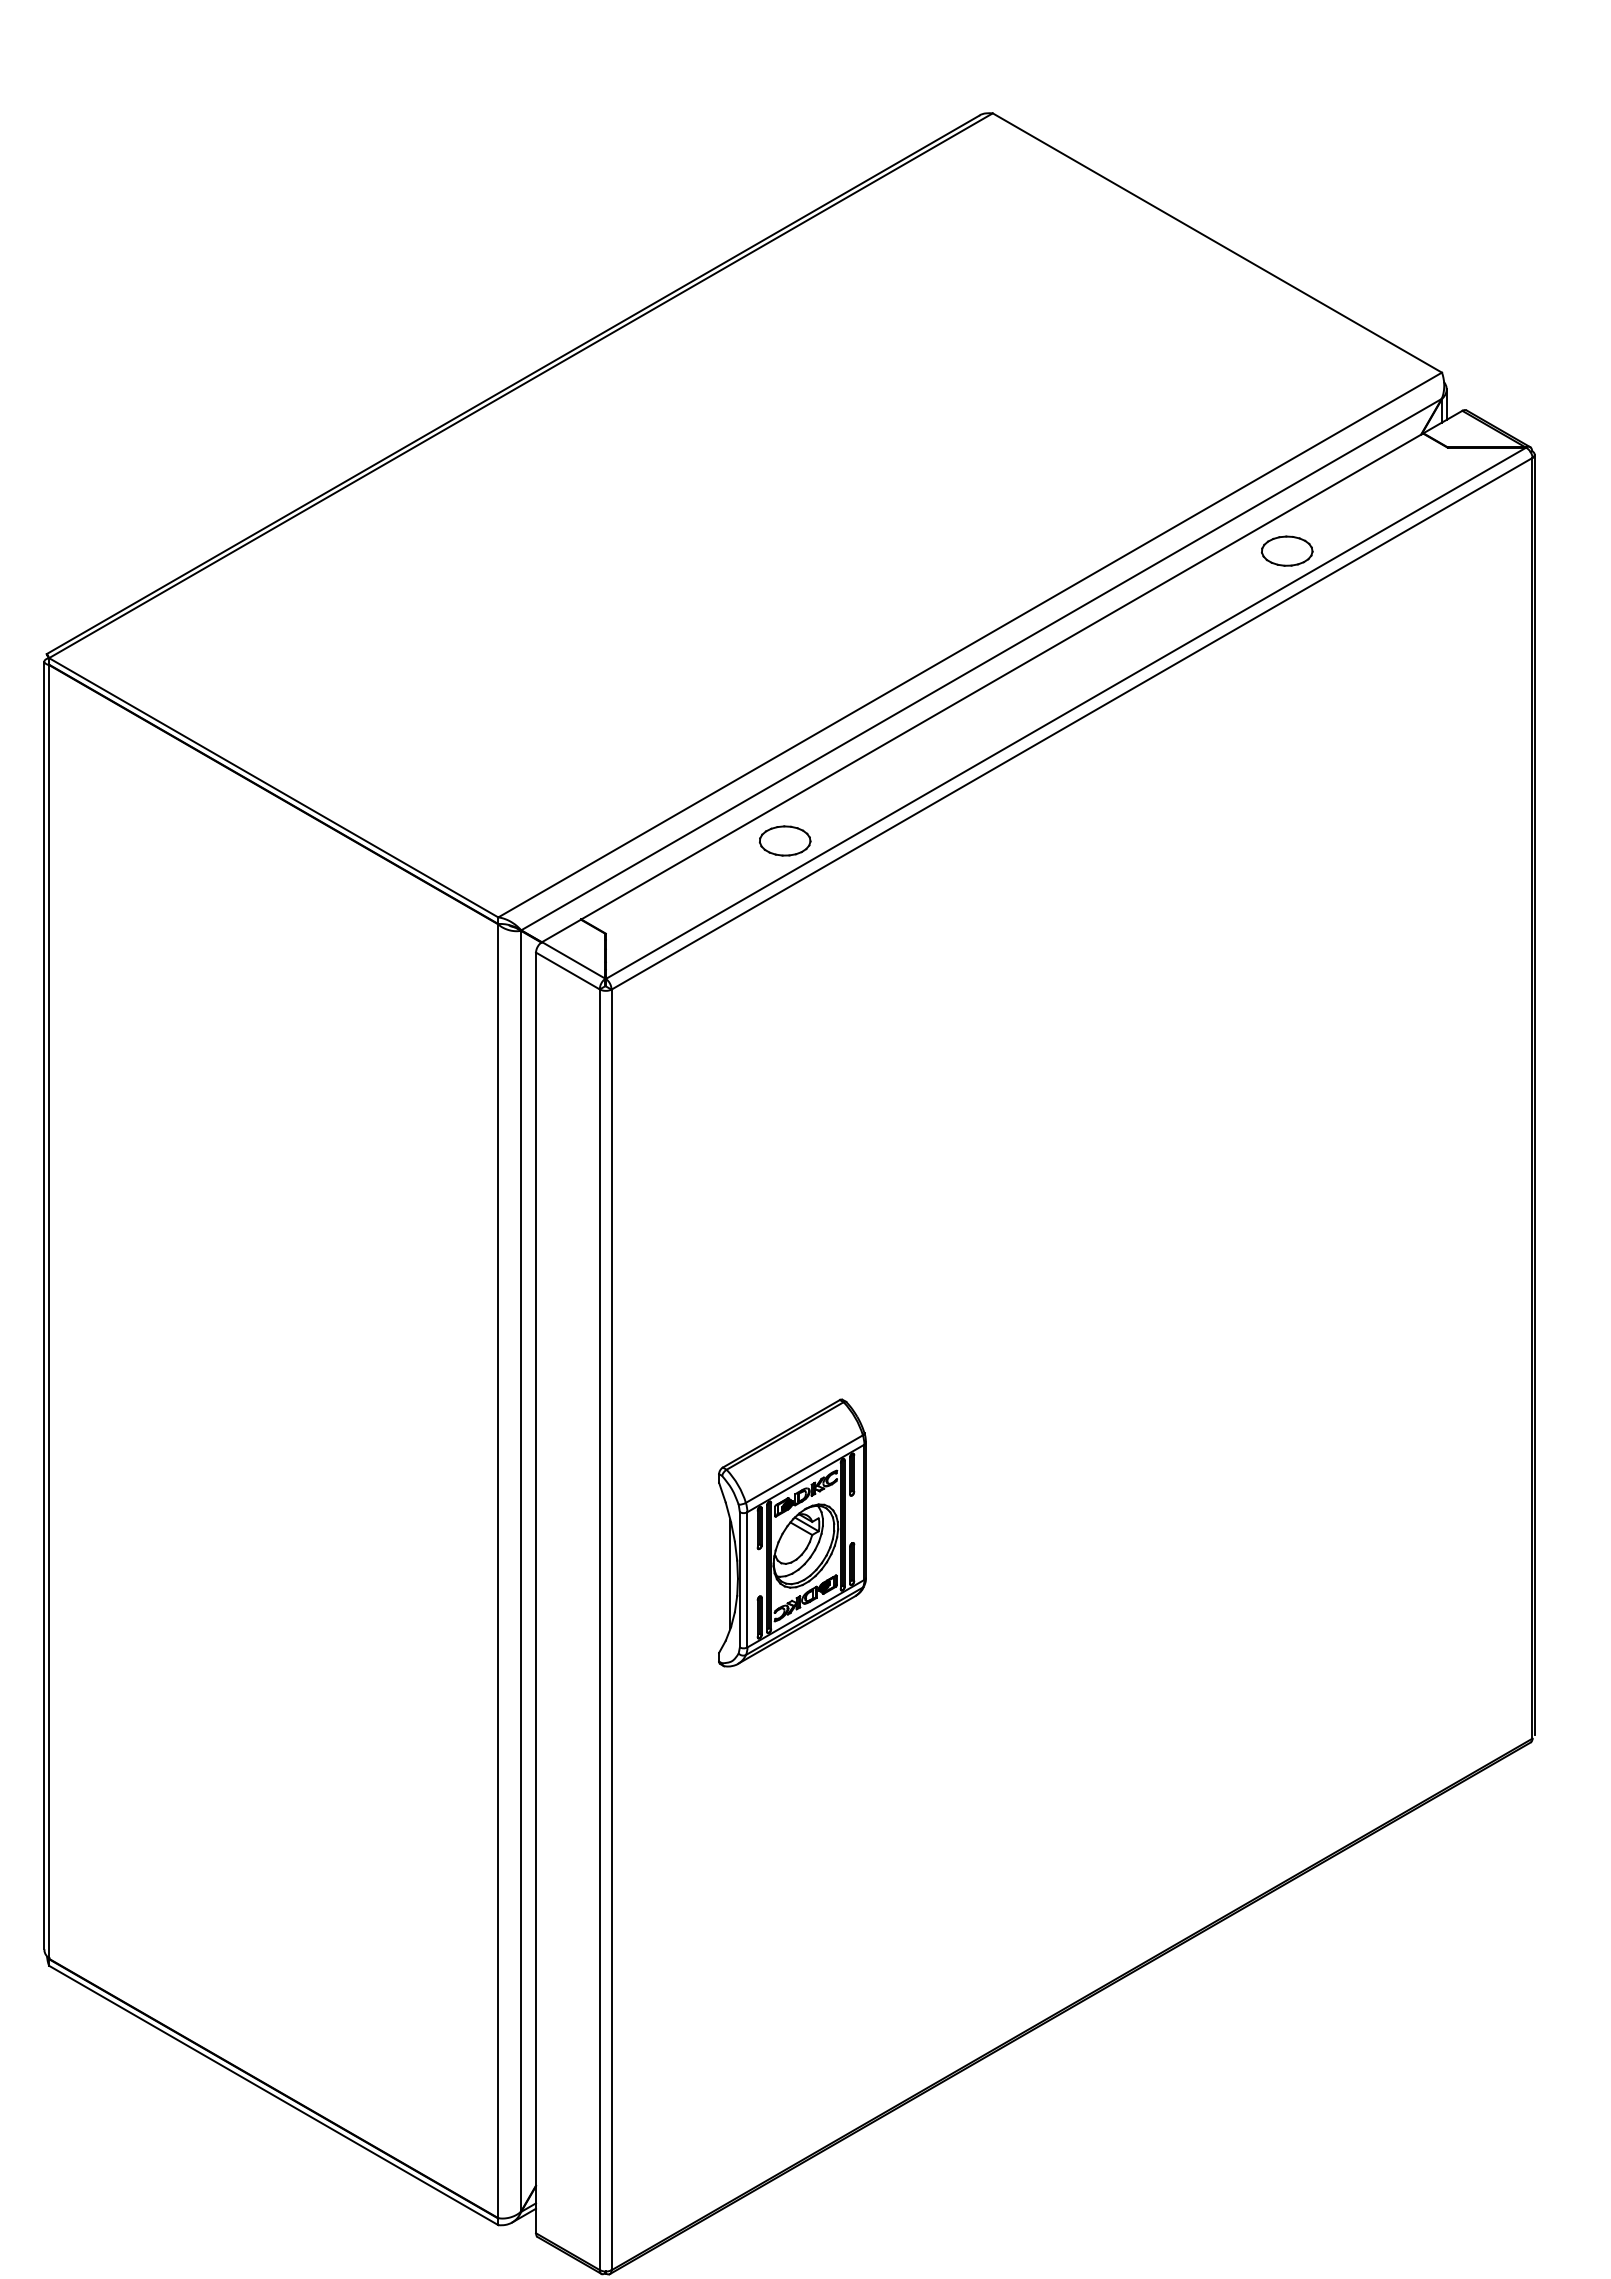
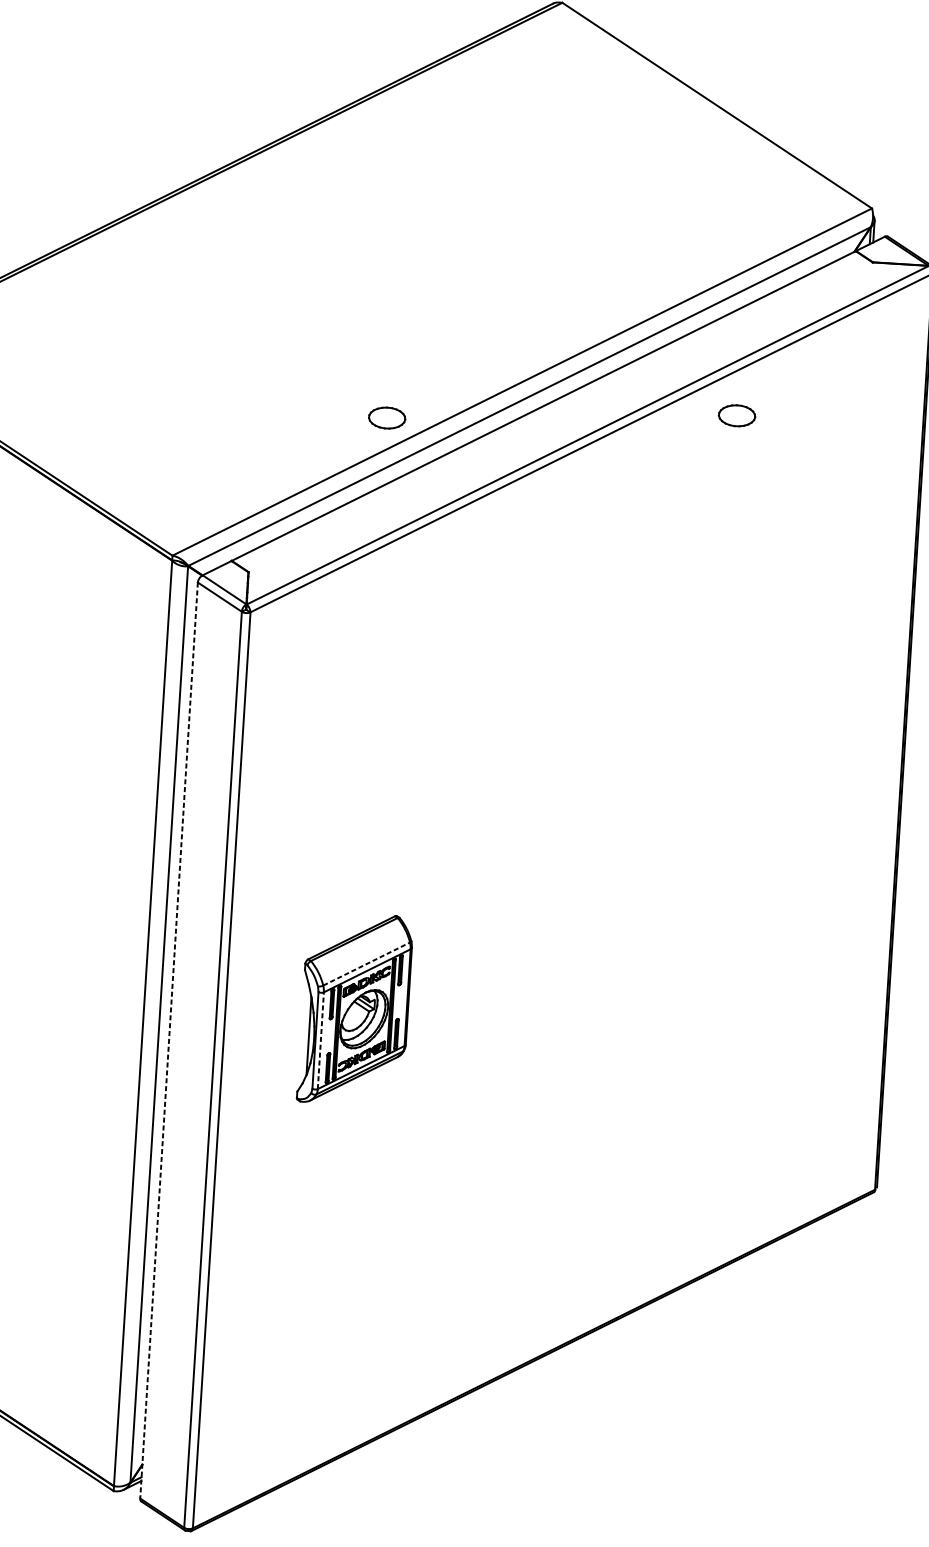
part: (1287, 550) -> (737, 415), moved
part: (785, 840) -> (387, 417), moved
line: (804, 1469) -> (366, 964), solid -> dashed
line: (747, 1579) -> (320, 1040), solid -> dashed
line: (536, 1593) -> (169, 1041), solid -> dashed

